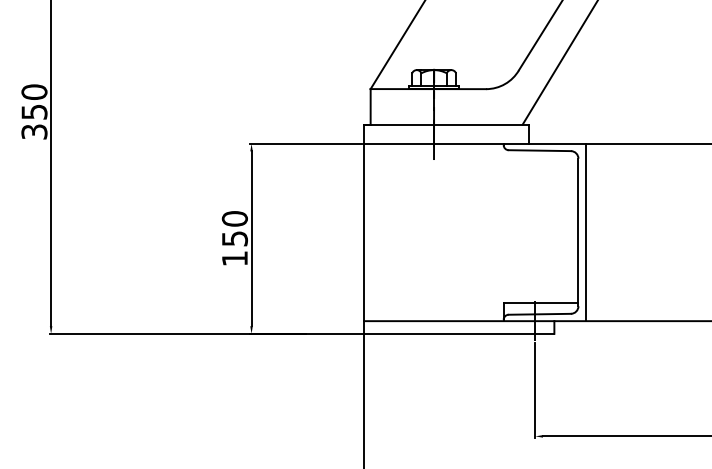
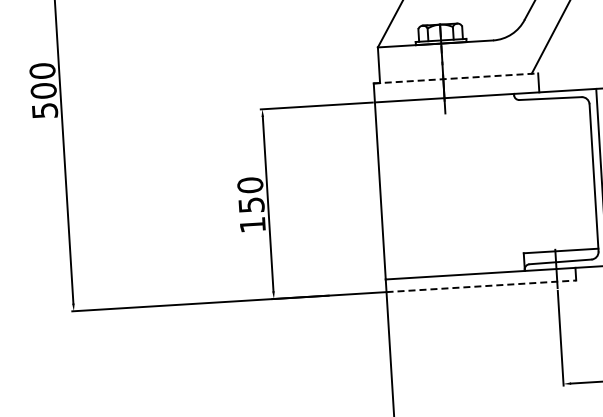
text: (34, 121) -> (44, 100), 350 -> 500
line: (447, 124) -> (456, 78), solid -> dashed
line: (459, 333) -> (481, 285), solid -> dashed

